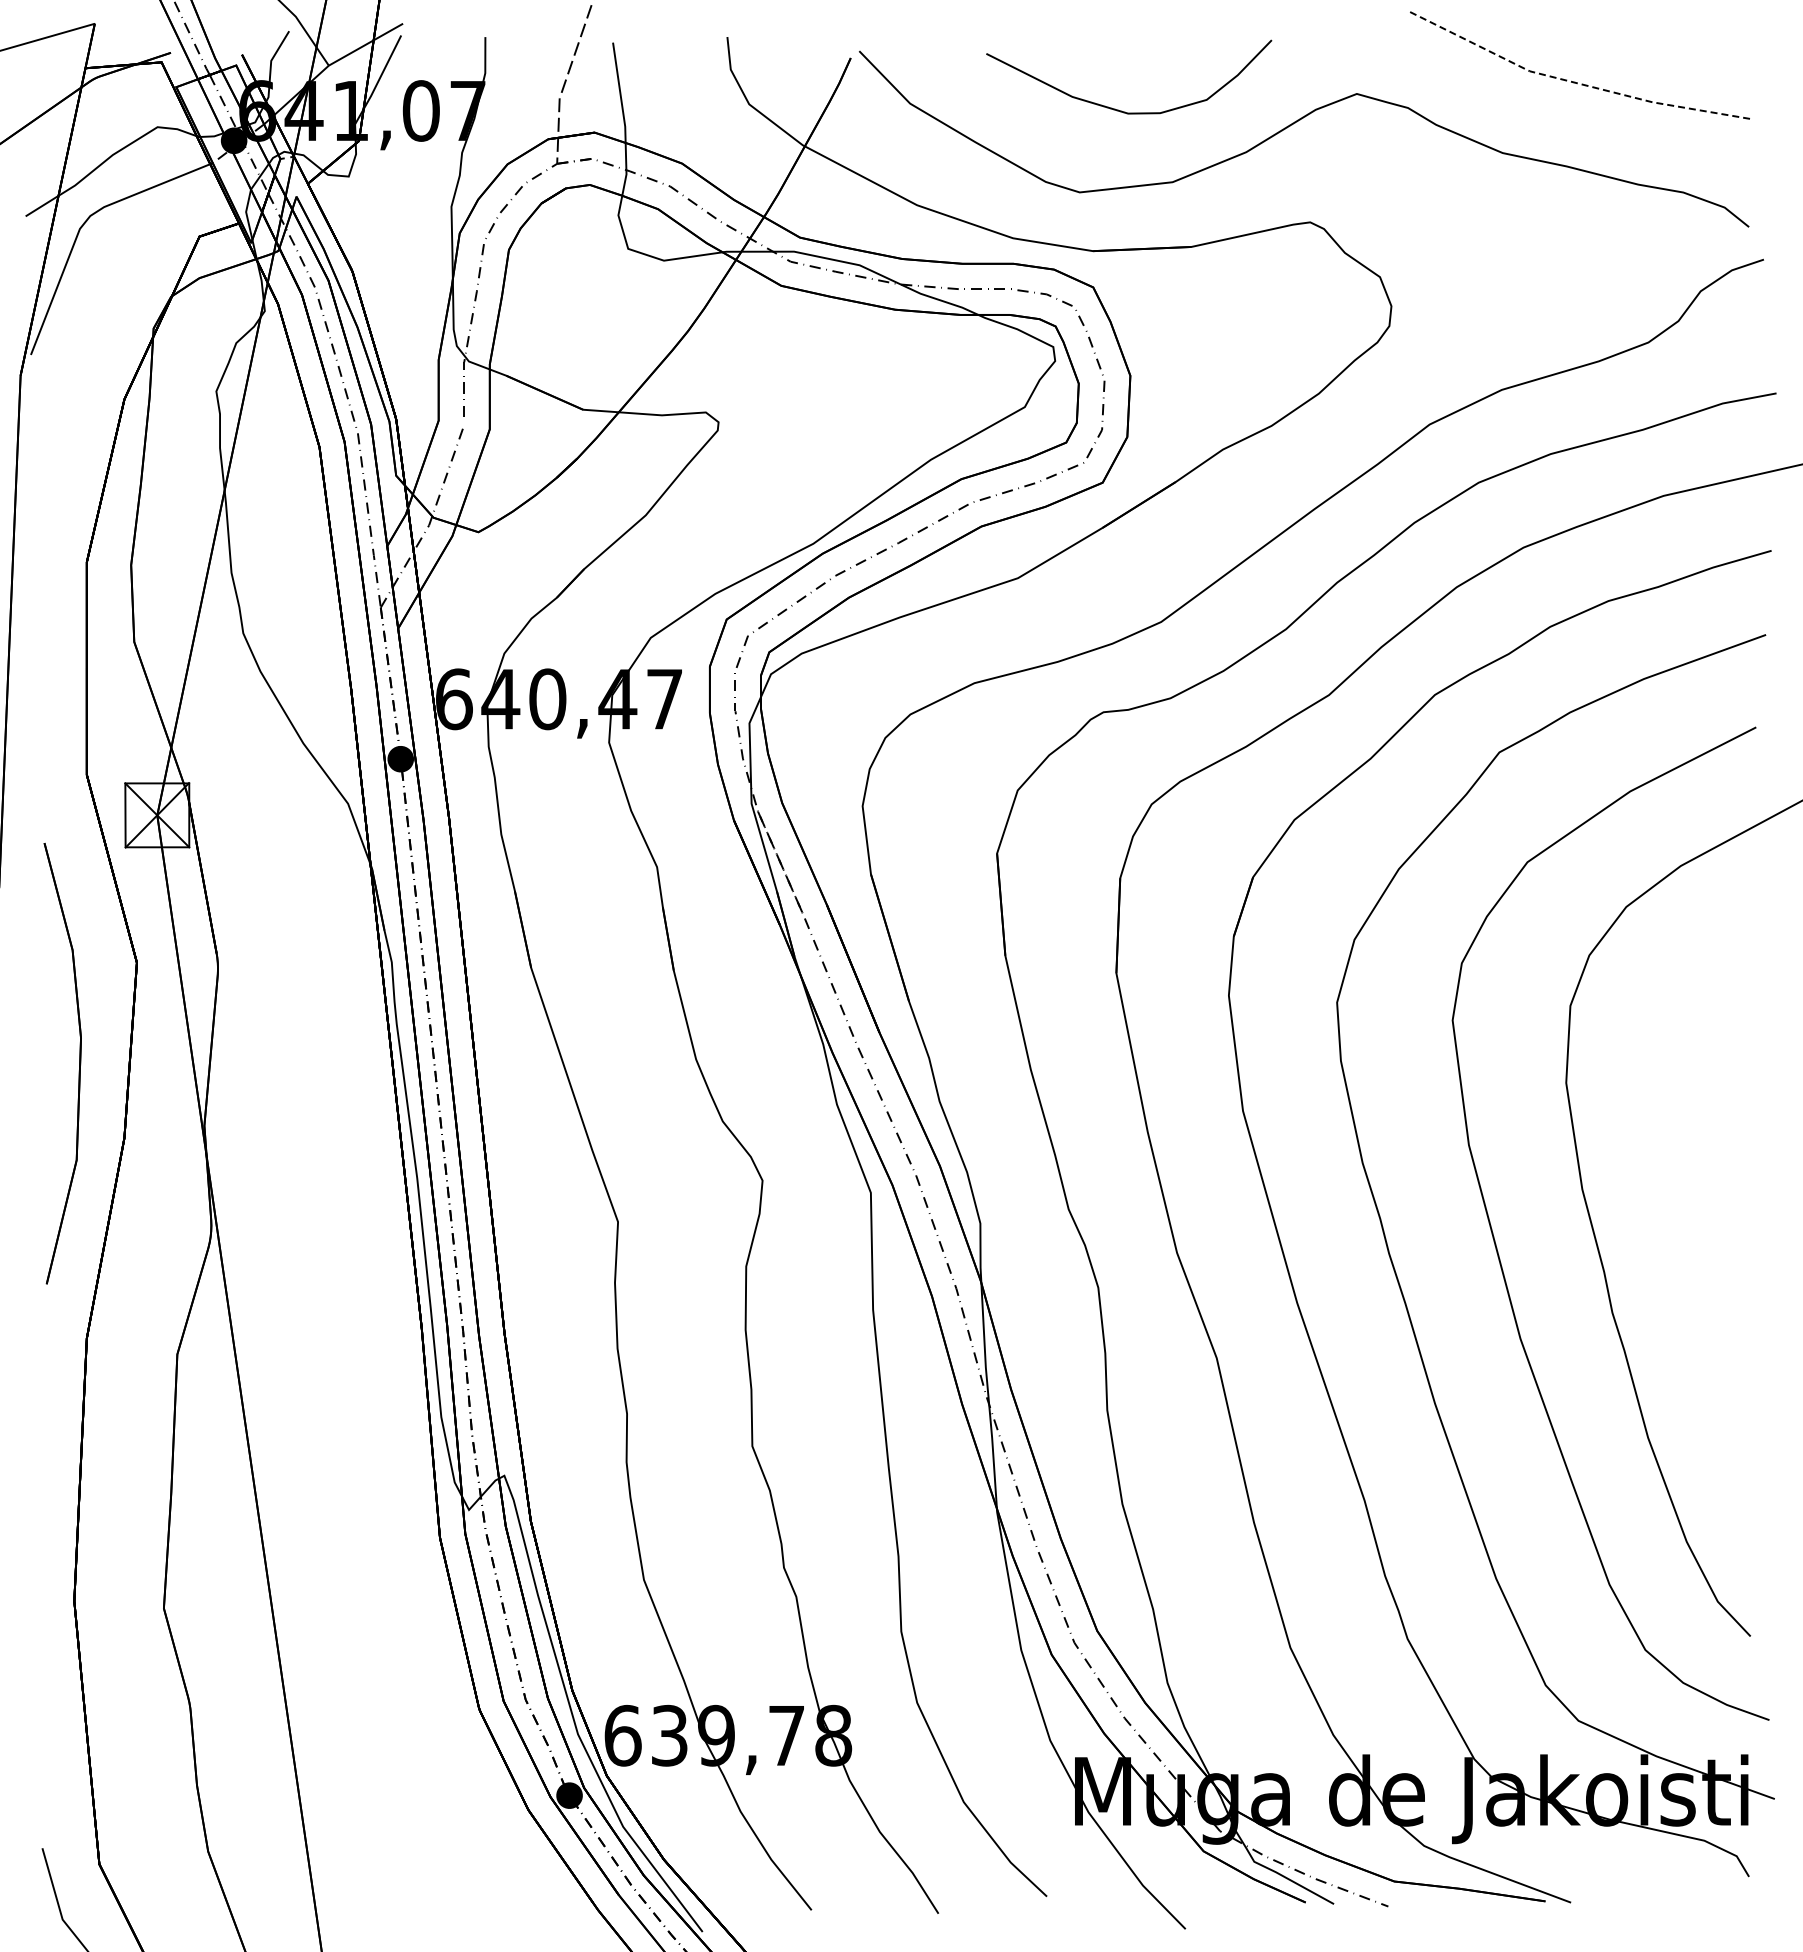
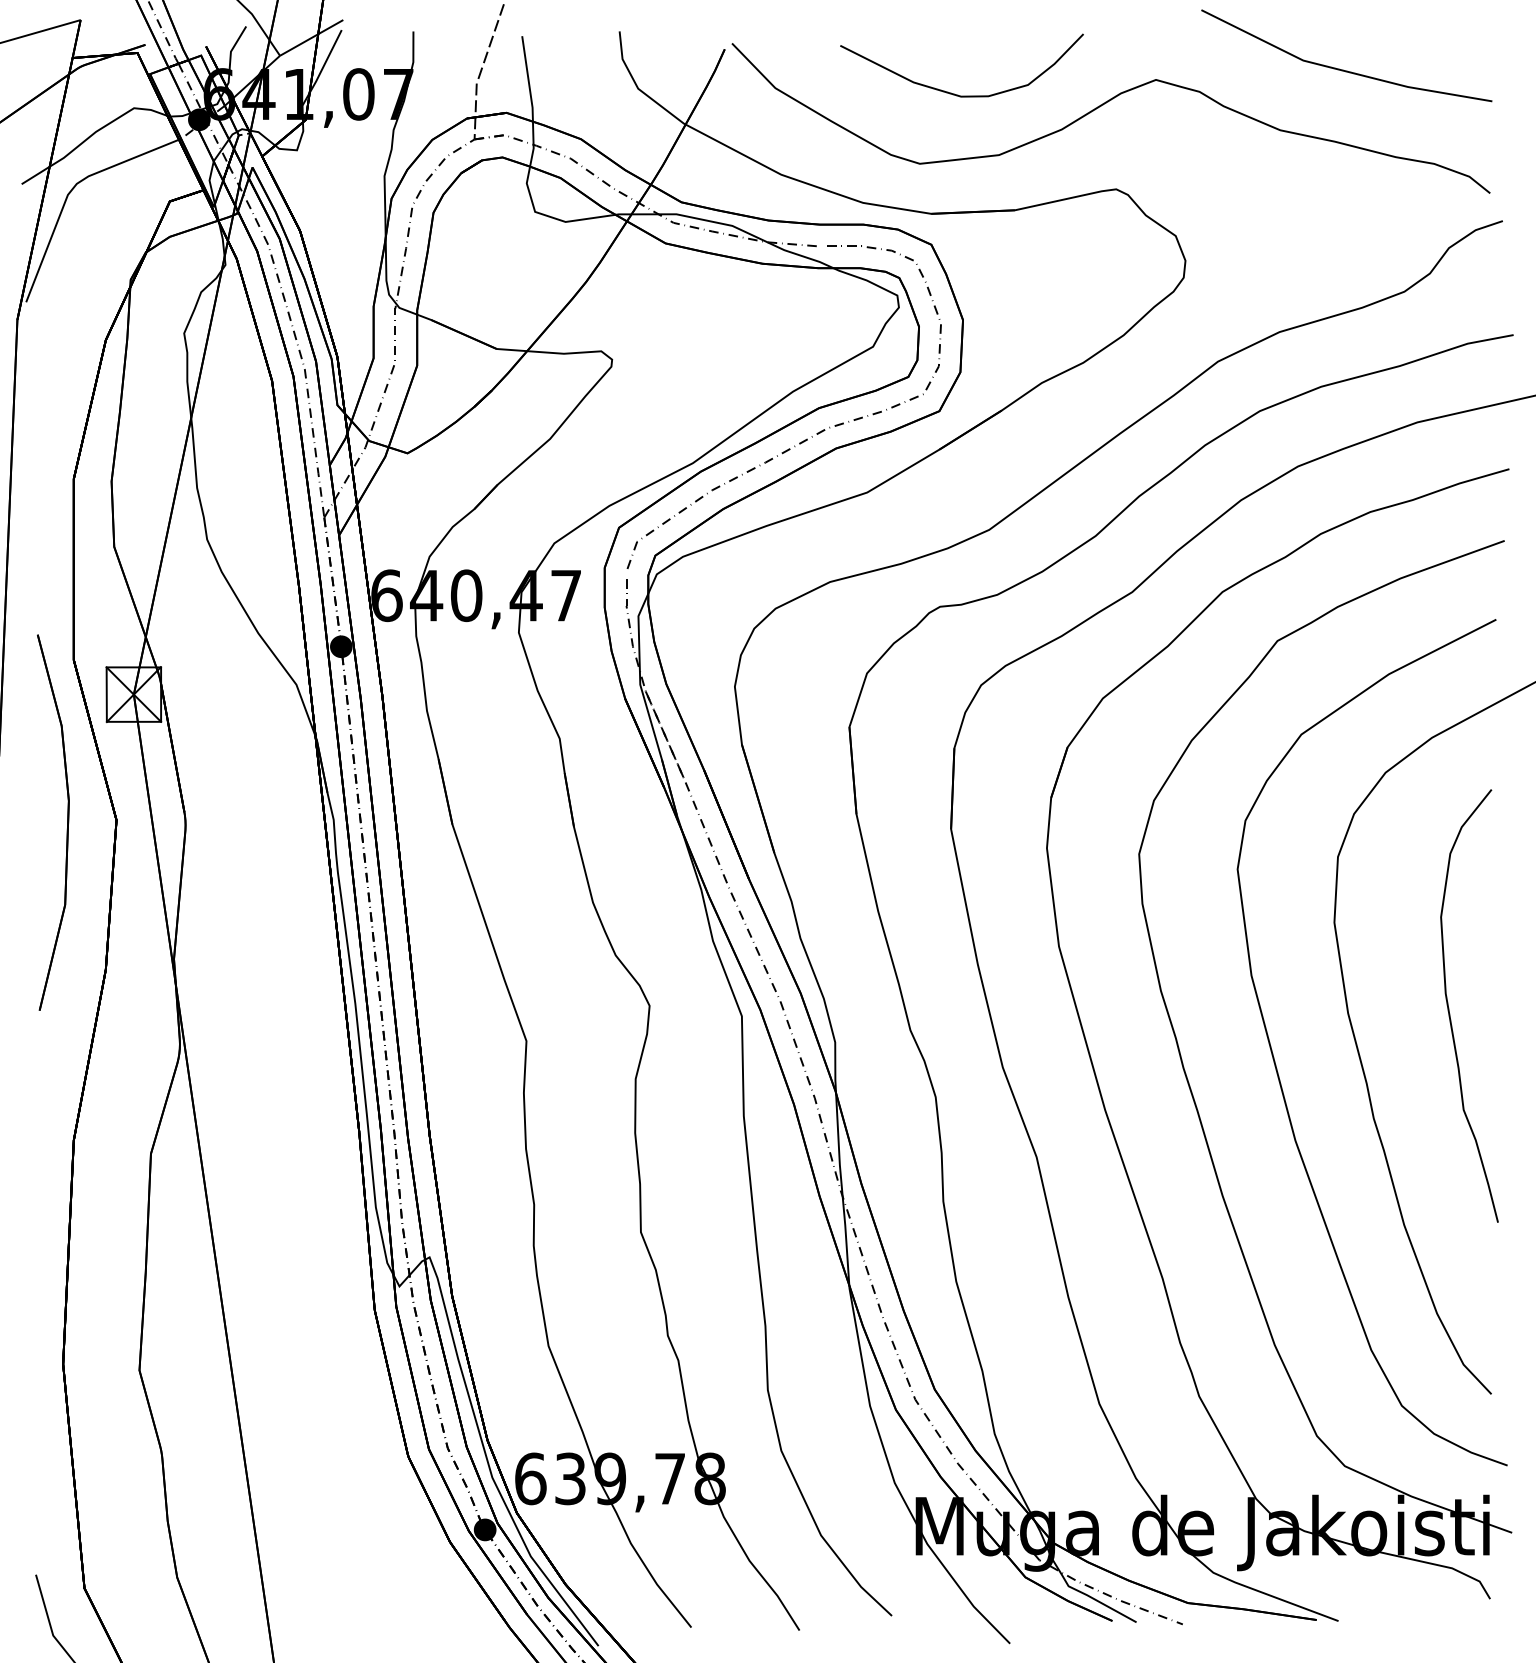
line: (1575, 82) -> (1342, 70), dashed -> solid
part: (79, 1063) -> (67, 822), moved
curve: (1701, 1185) -> (1449, 1010), added

